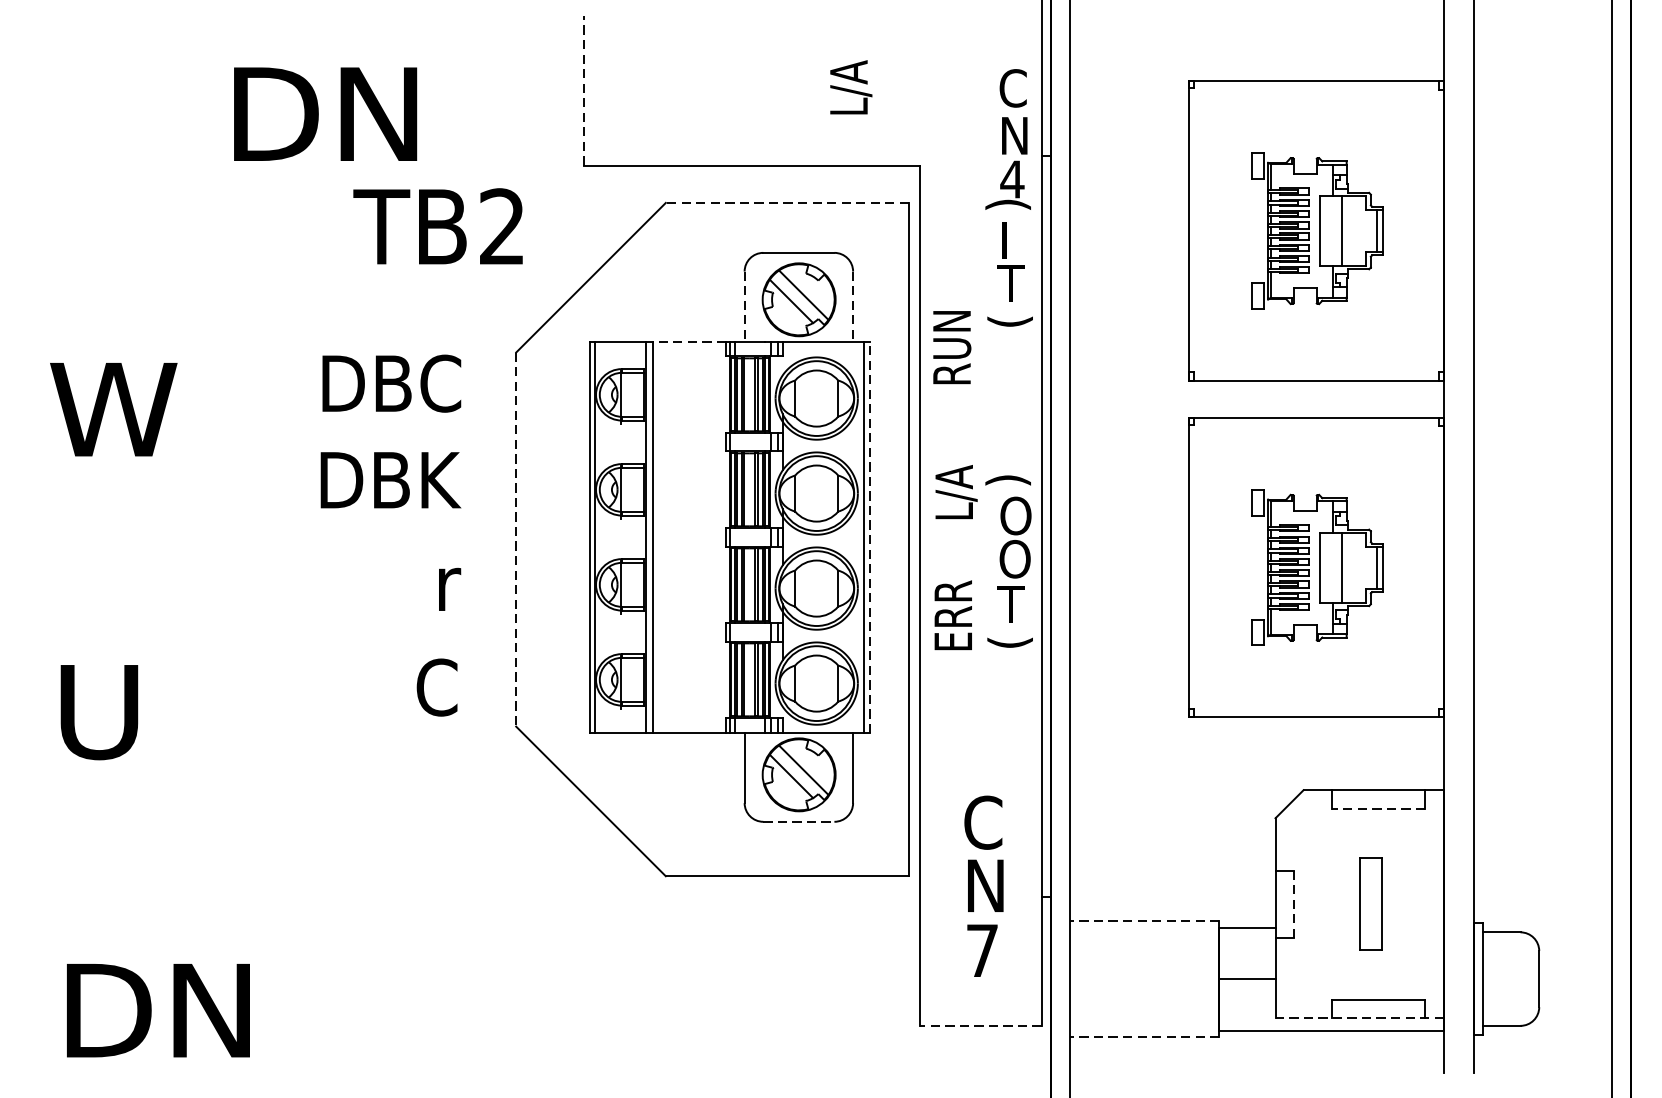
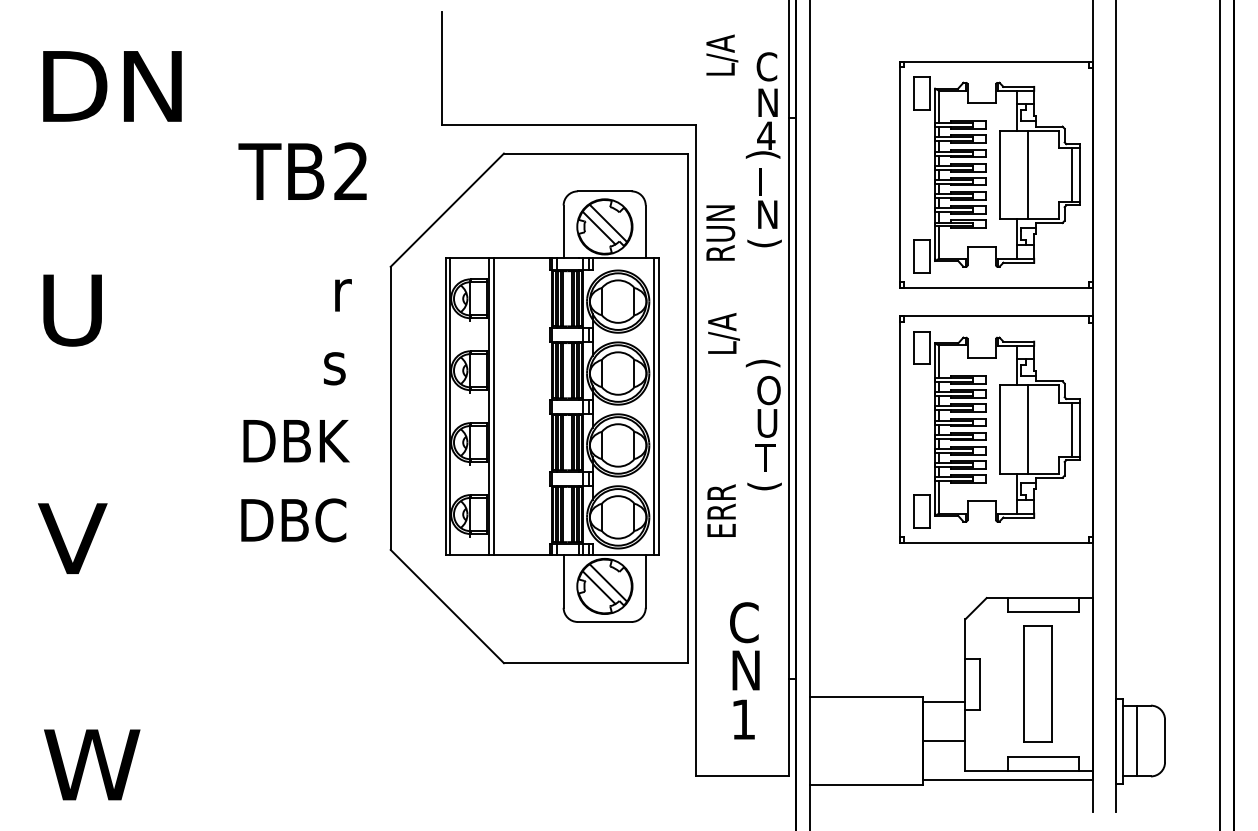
text: (851, 86) -> (722, 54), moved
line: (583, 90) -> (441, 68), dashed -> solid
text: (325, 114) -> (112, 86), moved
line: (786, 202) -> (595, 153), dashed -> solid
text: (437, 225) -> (302, 170), moved
part: (1316, 230) -> (996, 174), size x1.67
text: (1012, 283) -> (766, 214), T -> N
line: (744, 307) -> (563, 232), dashed -> solid
line: (852, 307) -> (645, 232), dashed -> solid
line: (688, 341) -> (521, 258), dashed -> solid
text: (951, 346) -> (720, 232), moved
text: (393, 383) -> (297, 290), DBC -> r
text: (114, 410) -> (86, 310), W -> U
text: (390, 480) -> (295, 363), DBK -> s
text: (955, 492) -> (723, 333), moved
line: (869, 537) -> (658, 406), dashed -> solid
line: (515, 539) -> (390, 408), dashed -> solid
text: (1015, 558) -> (768, 422), O -> U
part: (1316, 567) -> (996, 429), size x1.67
text: (391, 583) -> (296, 441), r -> DBK
text: (953, 615) -> (721, 510), moved
text: (362, 687) -> (274, 520), C -> DBC
text: (95, 712) -> (72, 539), U -> V
line: (1377, 809) -> (1042, 612), dashed -> solid
line: (798, 821) -> (604, 621), dashed -> solid
part: (1370, 903) -> (1037, 683), size x1.67
line: (1294, 904) -> (979, 684), dashed -> solid
line: (1144, 921) -> (866, 697), dashed -> solid
text: (982, 950) -> (743, 719), 7 -> 1
line: (1501, 978) -> (1136, 740), added
text: (153, 1010) -> (116, 764), DN -> W
line: (1360, 1018) -> (1029, 770), dashed -> solid
line: (980, 1025) -> (742, 776), dashed -> solid
line: (1144, 1036) -> (866, 784), dashed -> solid

